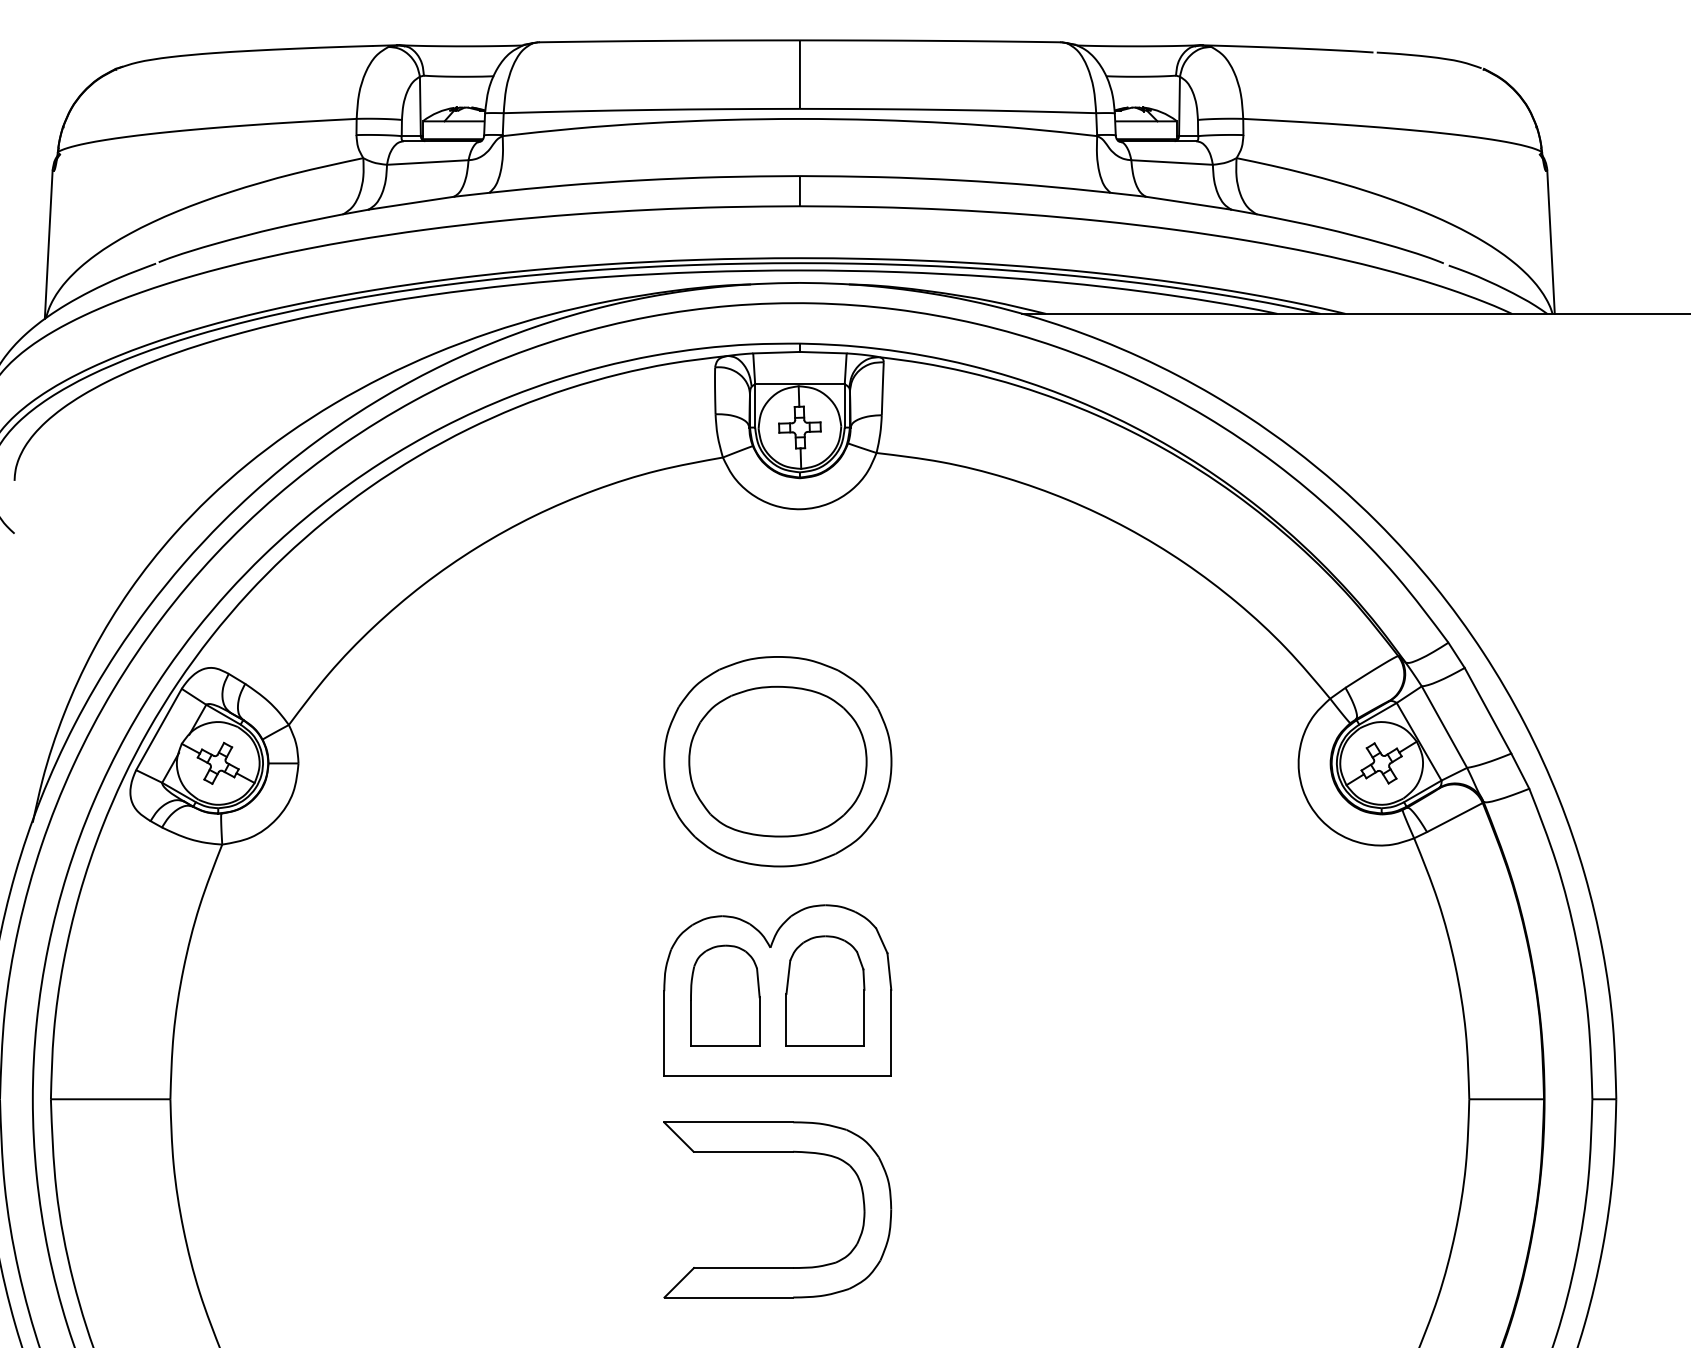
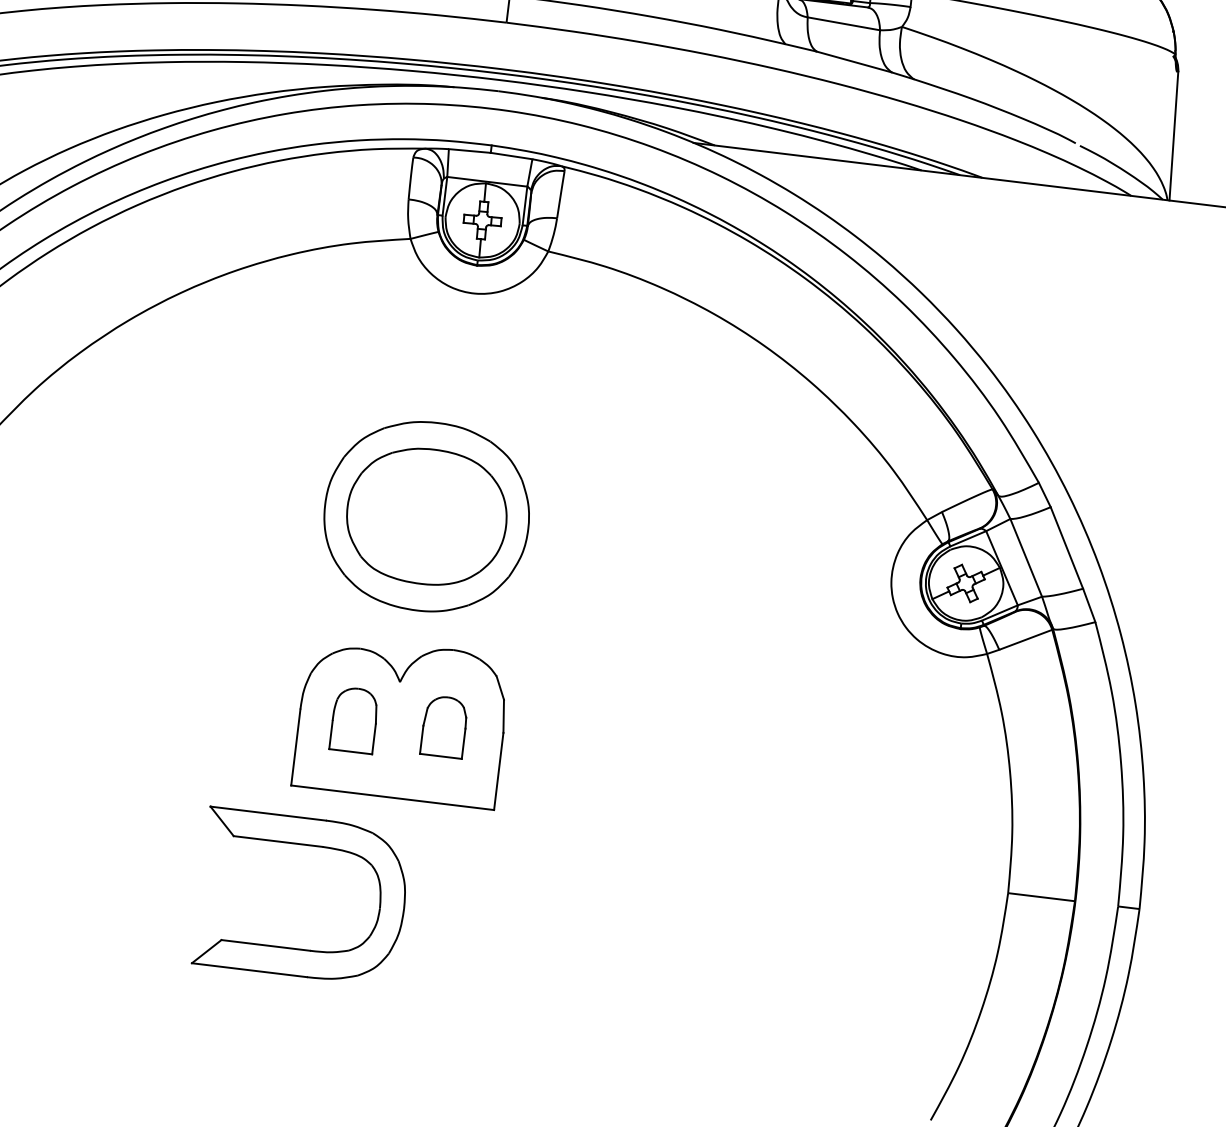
part: (825, 990) -> (444, 726), size x0.6
part: (725, 995) -> (354, 719), size x0.7
part: (777, 1152) -> (308, 845), moved

